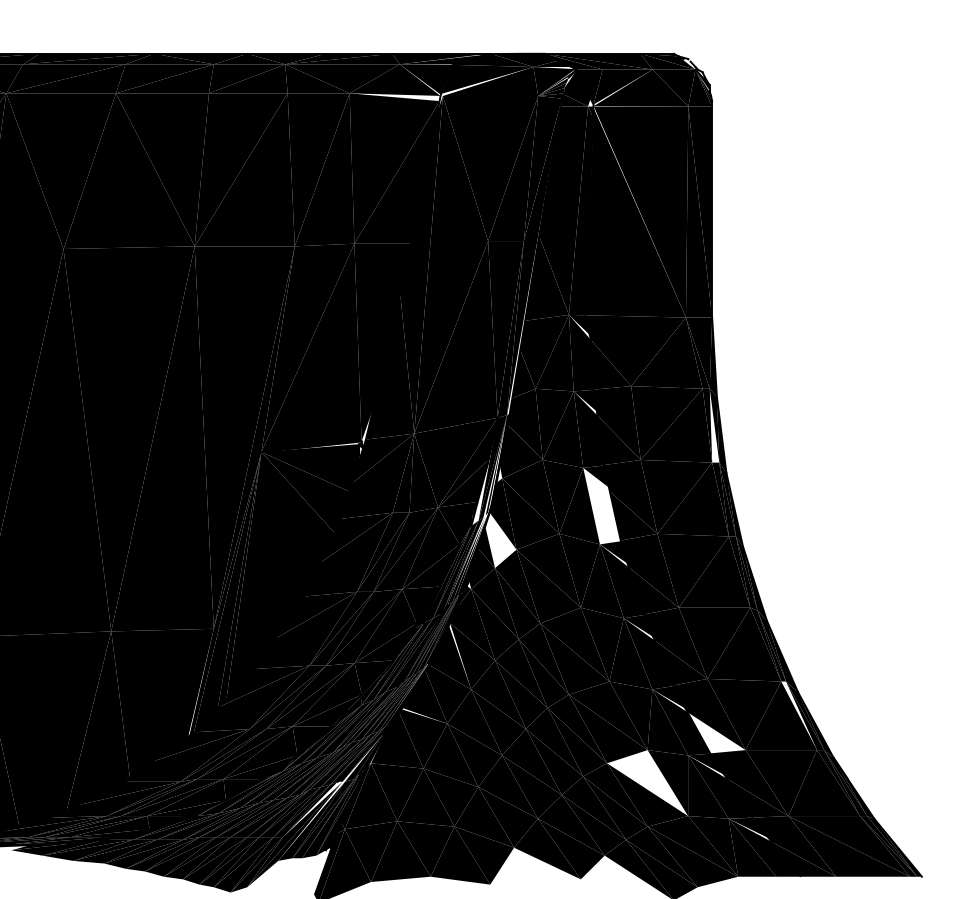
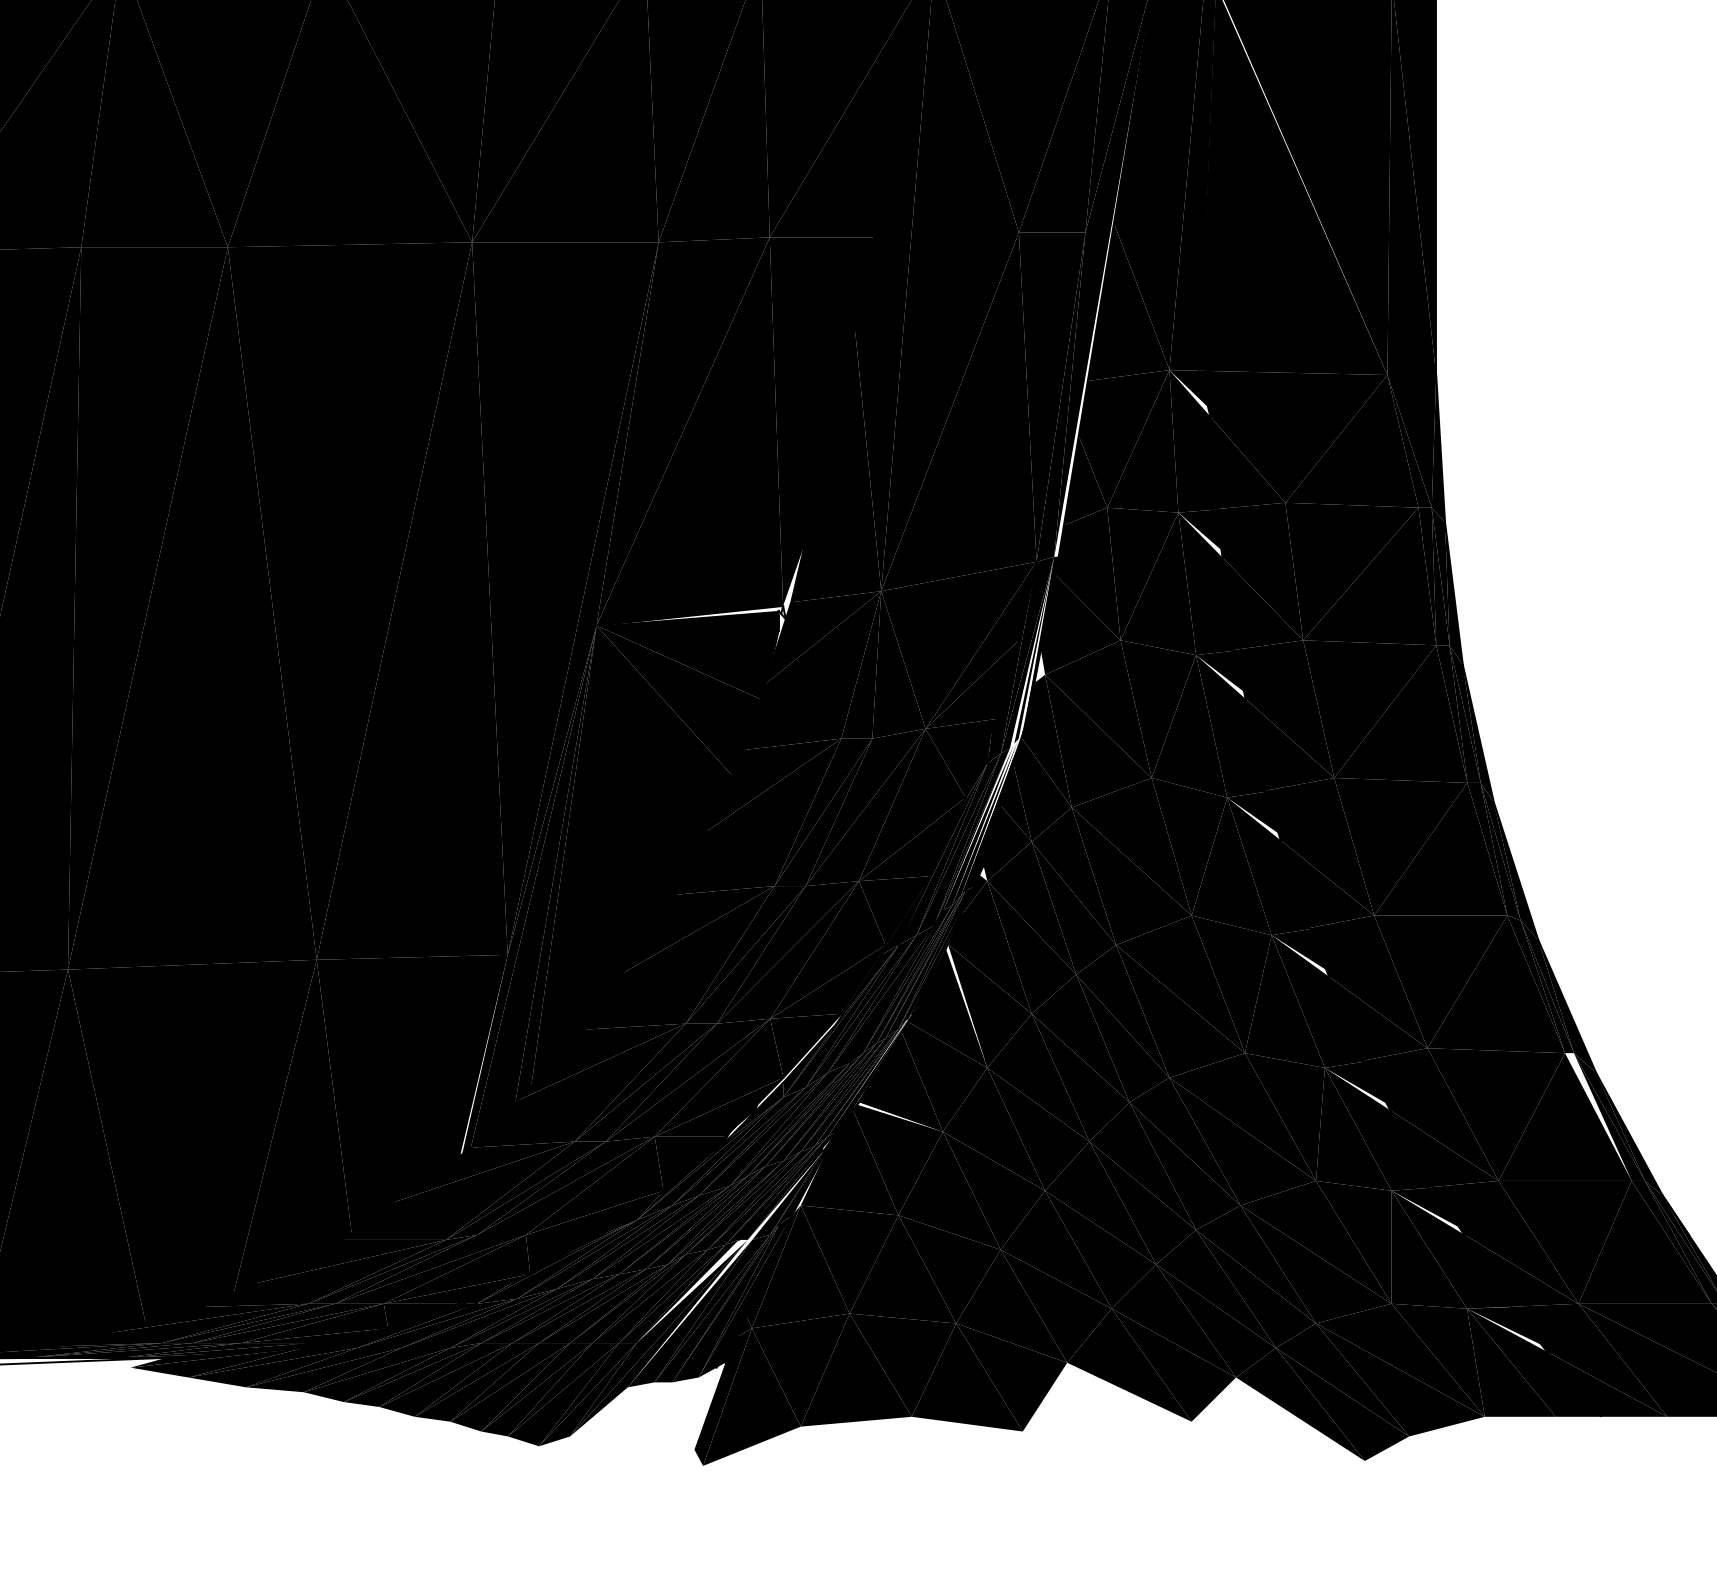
fill: (714, 425) -> (1440, 576), added
fill: (484, 471) -> (1012, 661), added
fill: (601, 505) -> (1230, 725), added
fill: (500, 540) -> (1041, 790), added
fill: (716, 732) -> (1444, 1148), added
fill: (647, 783) -> (1315, 1243), added

